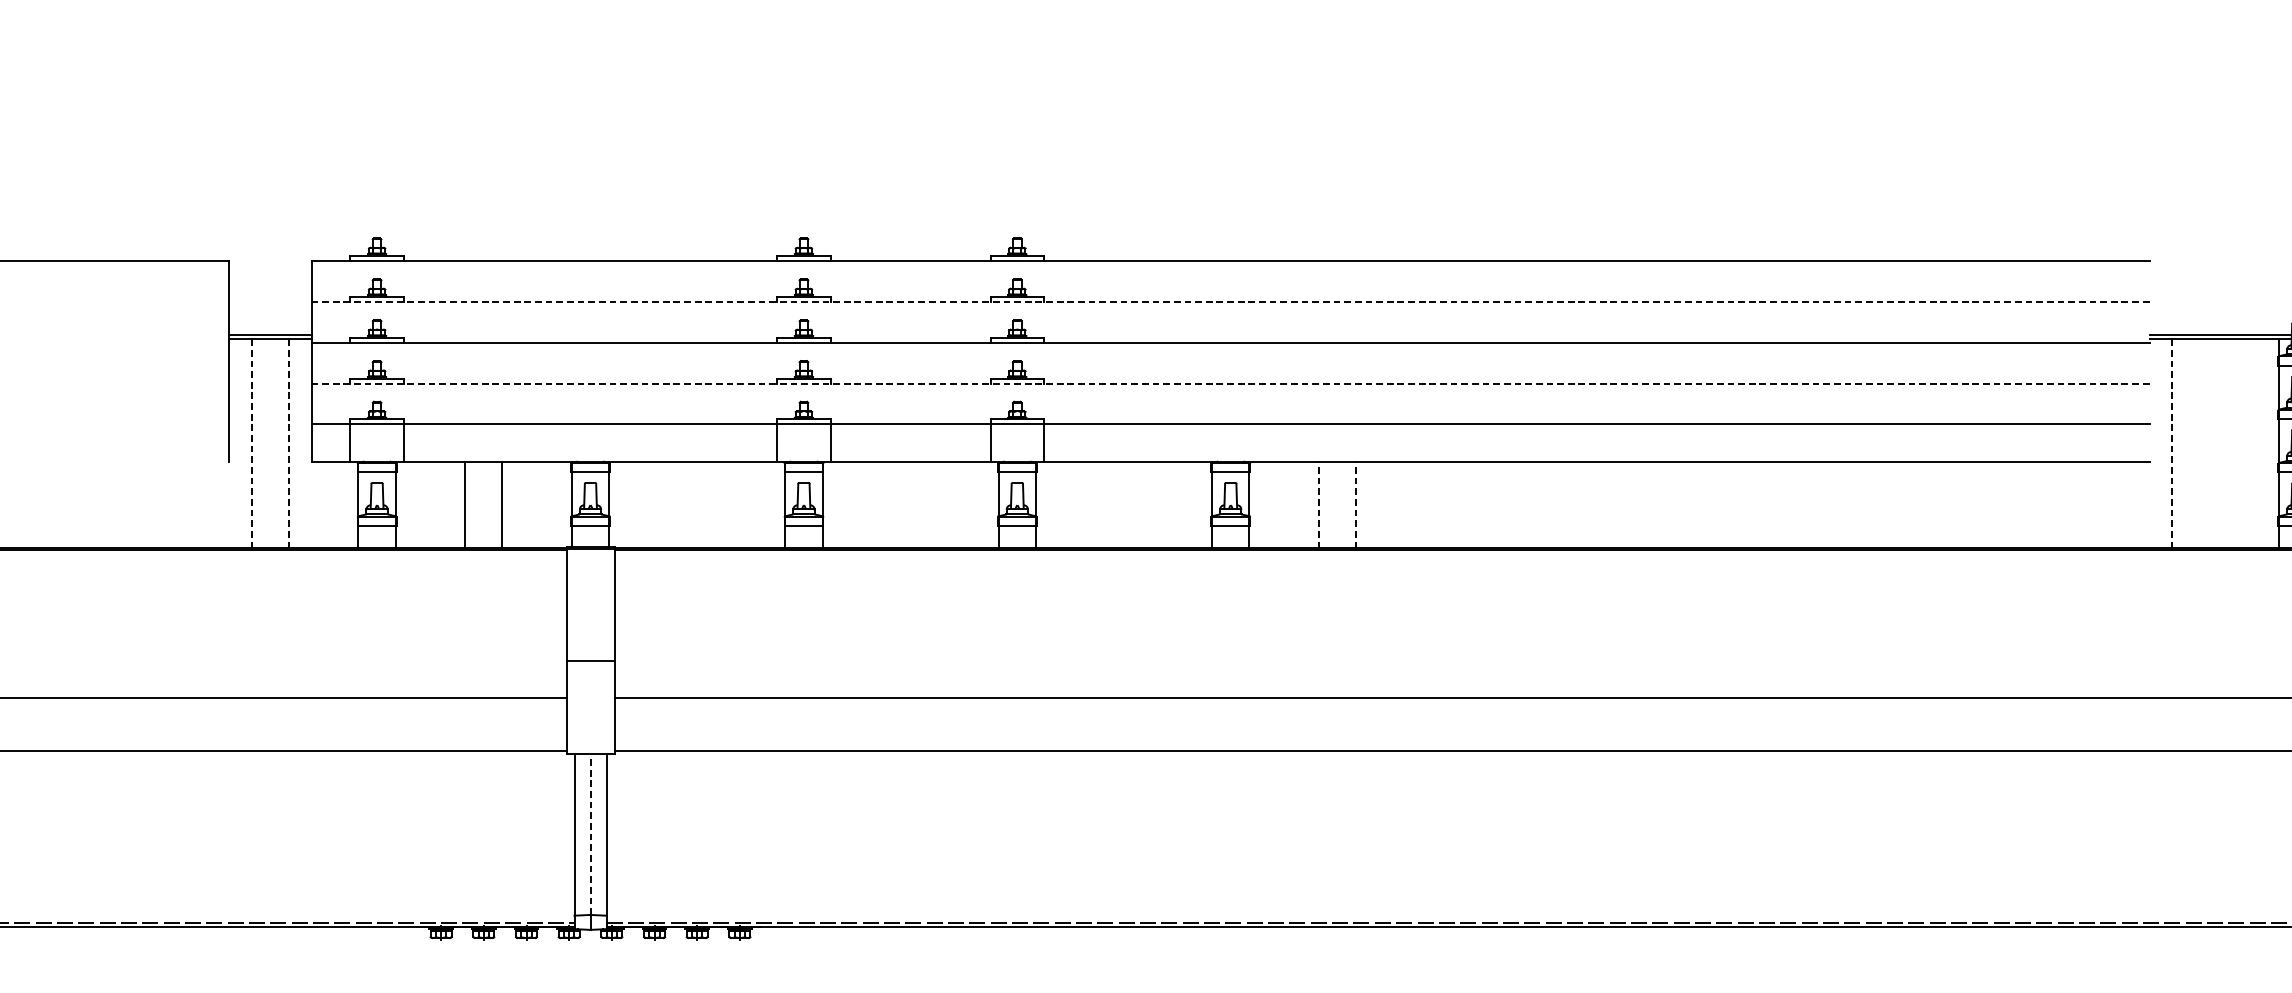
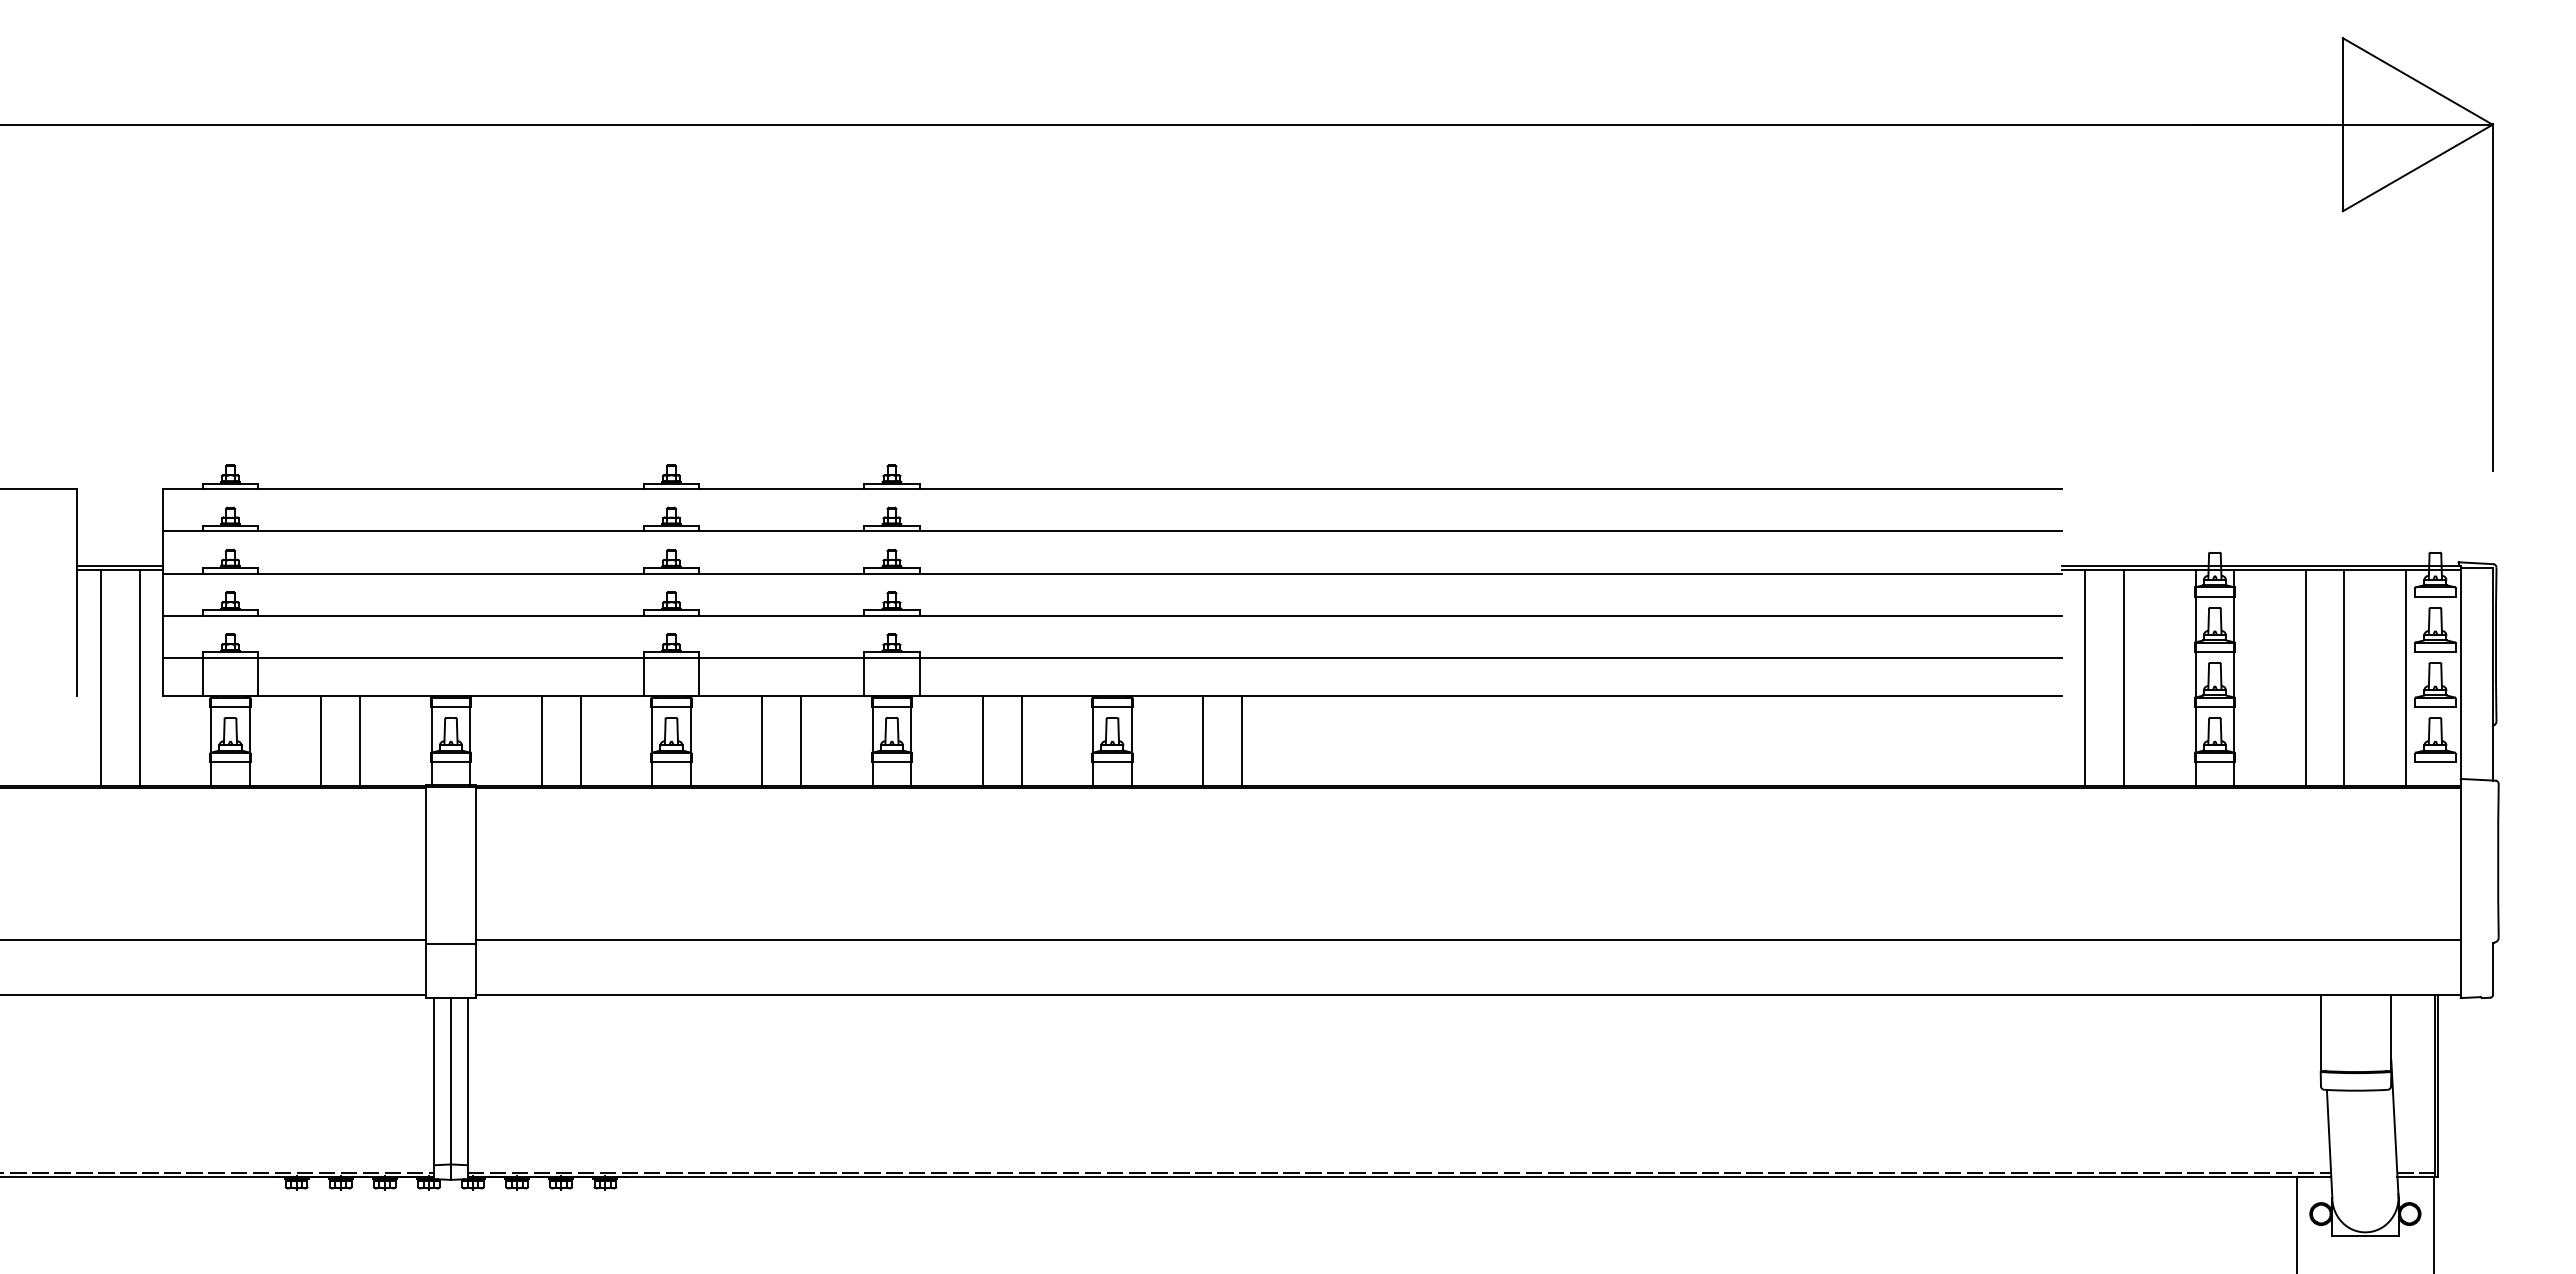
line: (1229, 302) -> (1111, 531), dashed -> solid
line: (1229, 383) -> (1111, 615), dashed -> solid
line: (251, 443) -> (100, 677), dashed -> solid
line: (289, 443) -> (139, 677), dashed -> solid
line: (2172, 443) -> (2085, 677), dashed -> solid
line: (2209, 443) -> (2123, 677), added
line: (678, 504) -> (541, 740), added
line: (715, 504) -> (580, 740), added
line: (892, 504) -> (762, 740), added
line: (929, 504) -> (801, 740), added
line: (1104, 504) -> (982, 740), added
line: (1142, 504) -> (1021, 740), added
line: (1318, 504) -> (1203, 740), dashed -> solid
line: (1356, 504) -> (1242, 740), dashed -> solid
line: (590, 660) -> (450, 943), moved
line: (590, 833) -> (450, 1080), dashed -> solid

